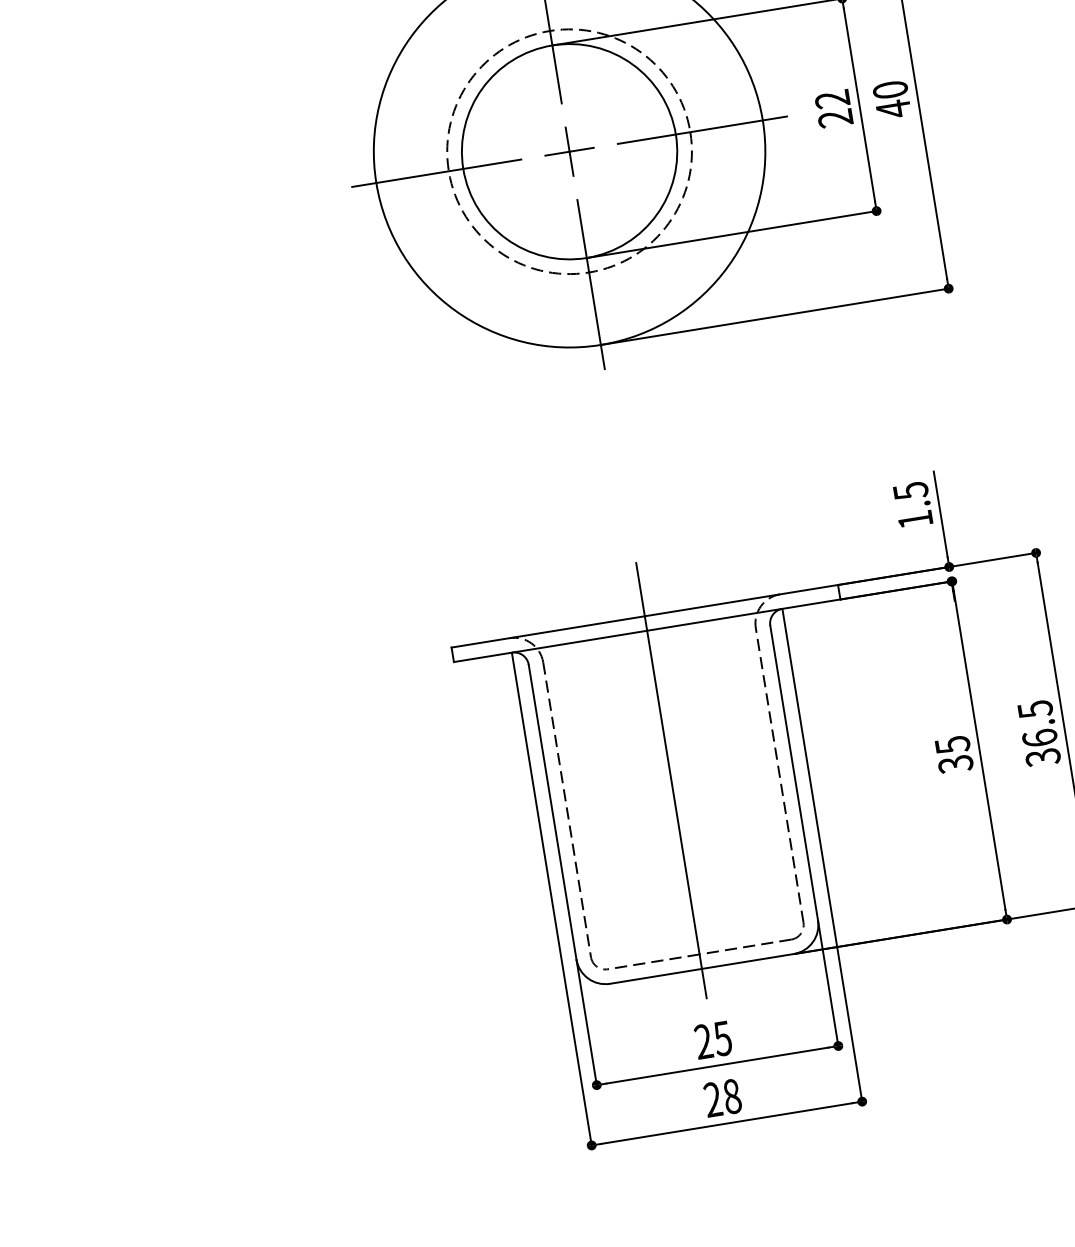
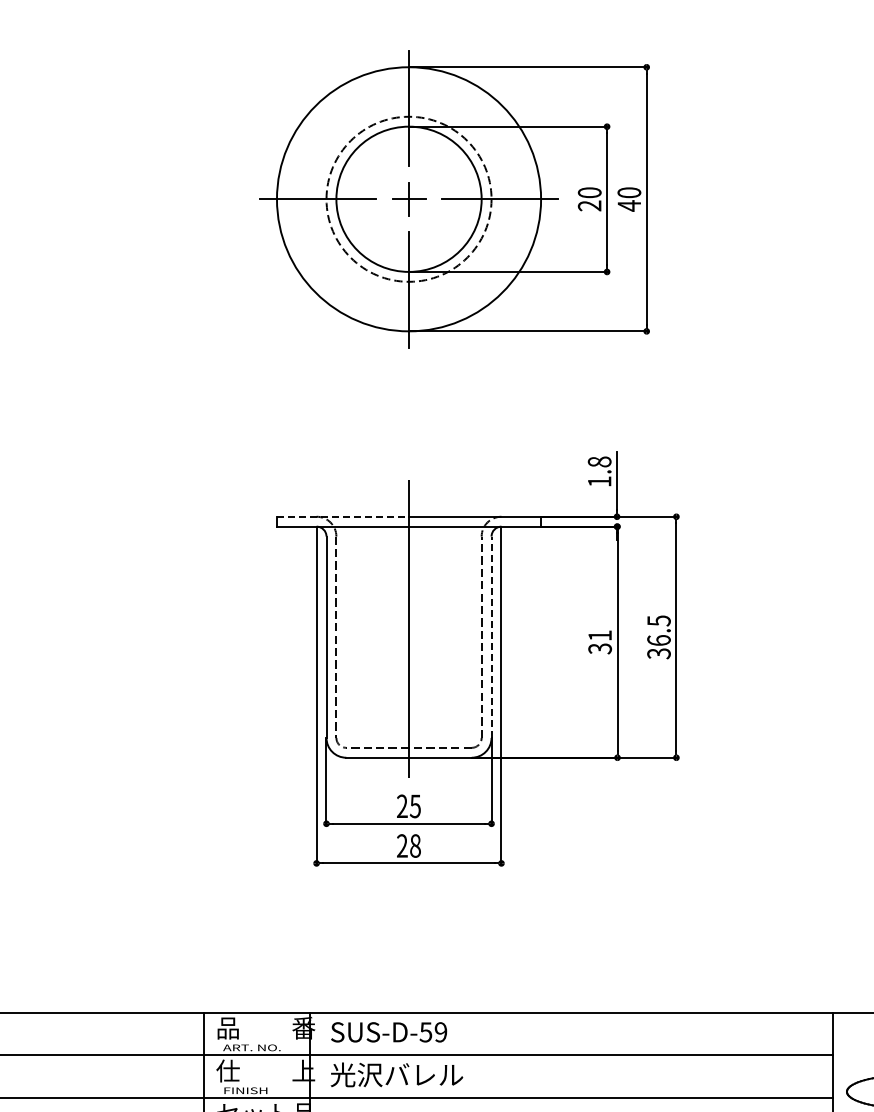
text: (832, 99) -> (589, 192), 22 -> 20
text: (910, 490) -> (599, 461), 1.5 -> 1.8
line: (548, 631) -> (343, 516), solid -> dashed
text: (953, 744) -> (600, 635), 35 -> 31
line: (794, 773) -> (491, 637), solid -> dashed

